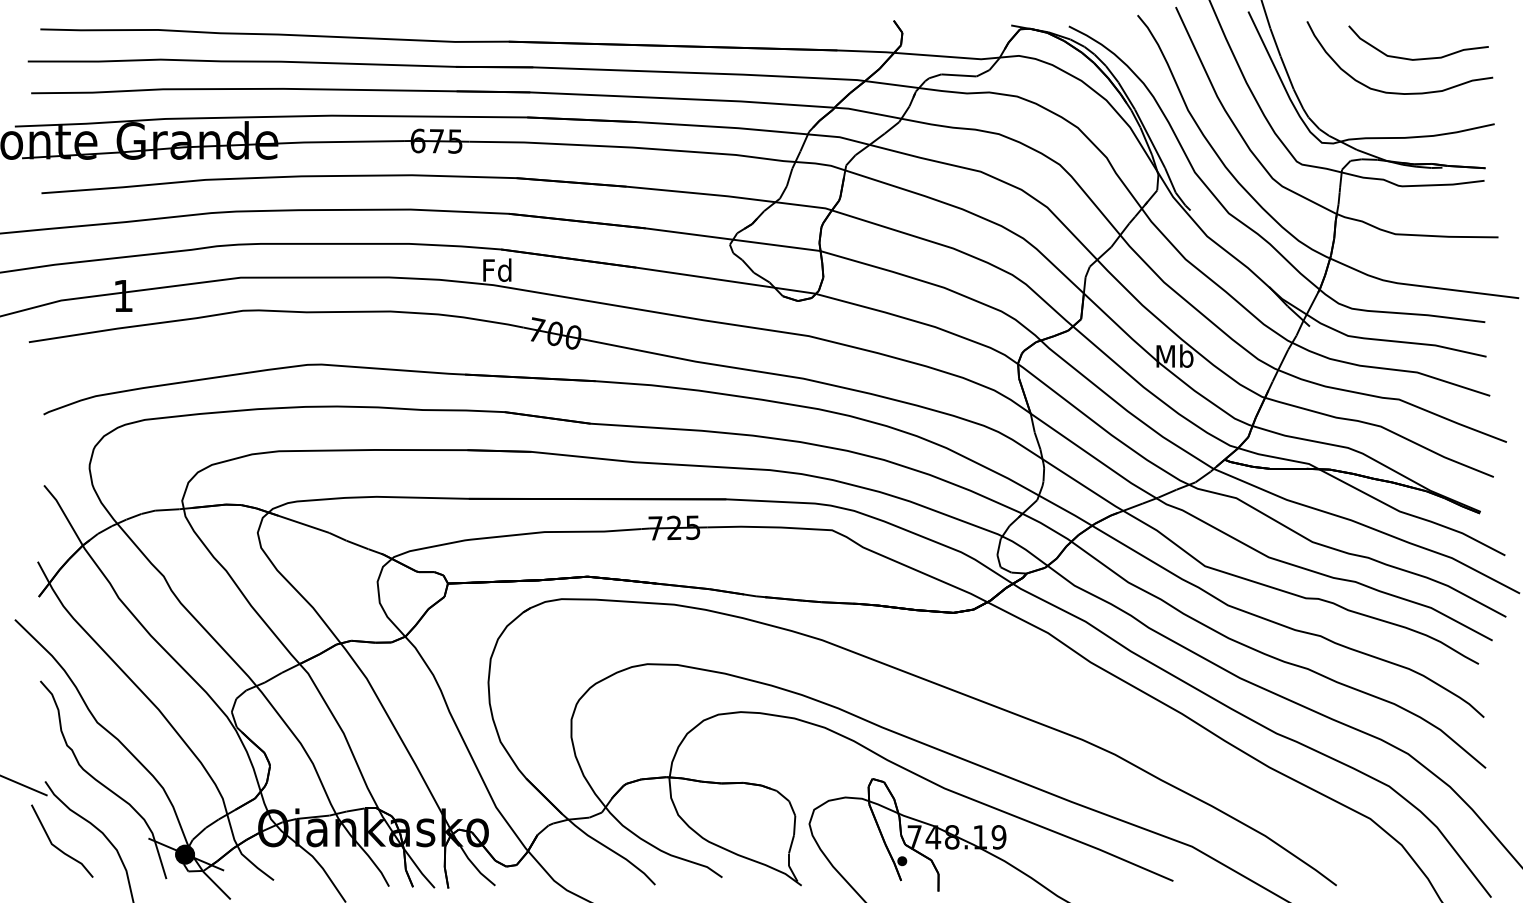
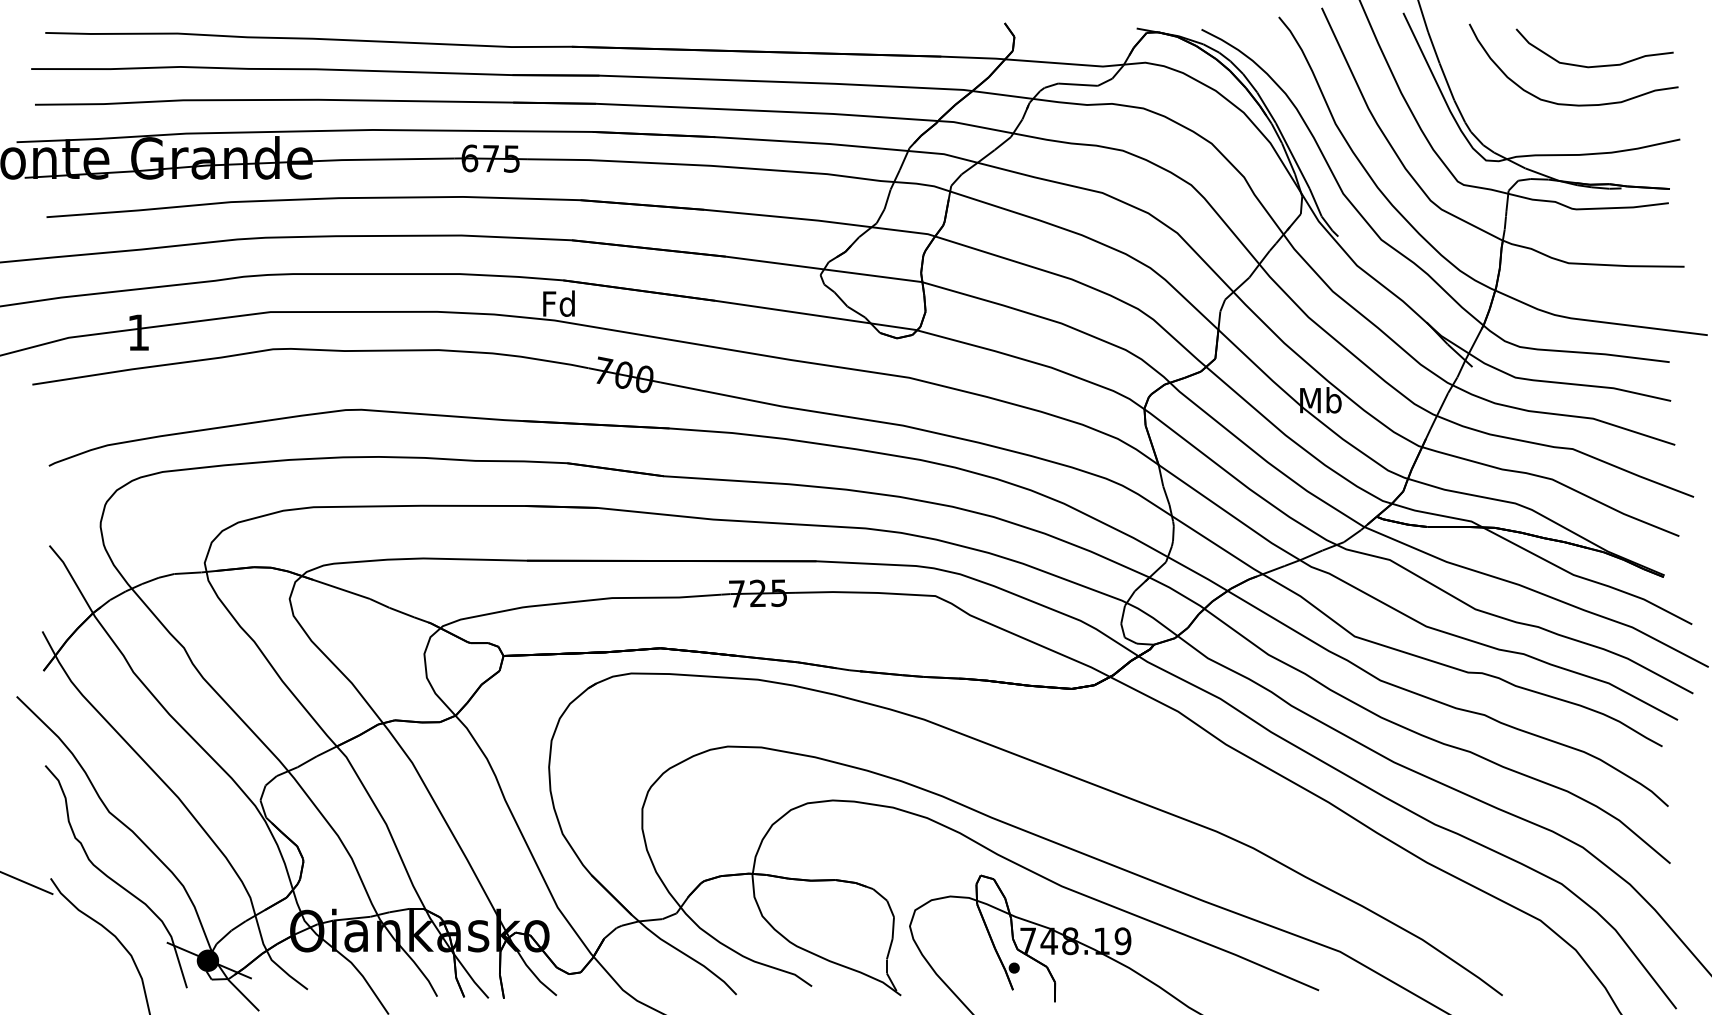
line: (56, 846) -> (63, 951), removed

